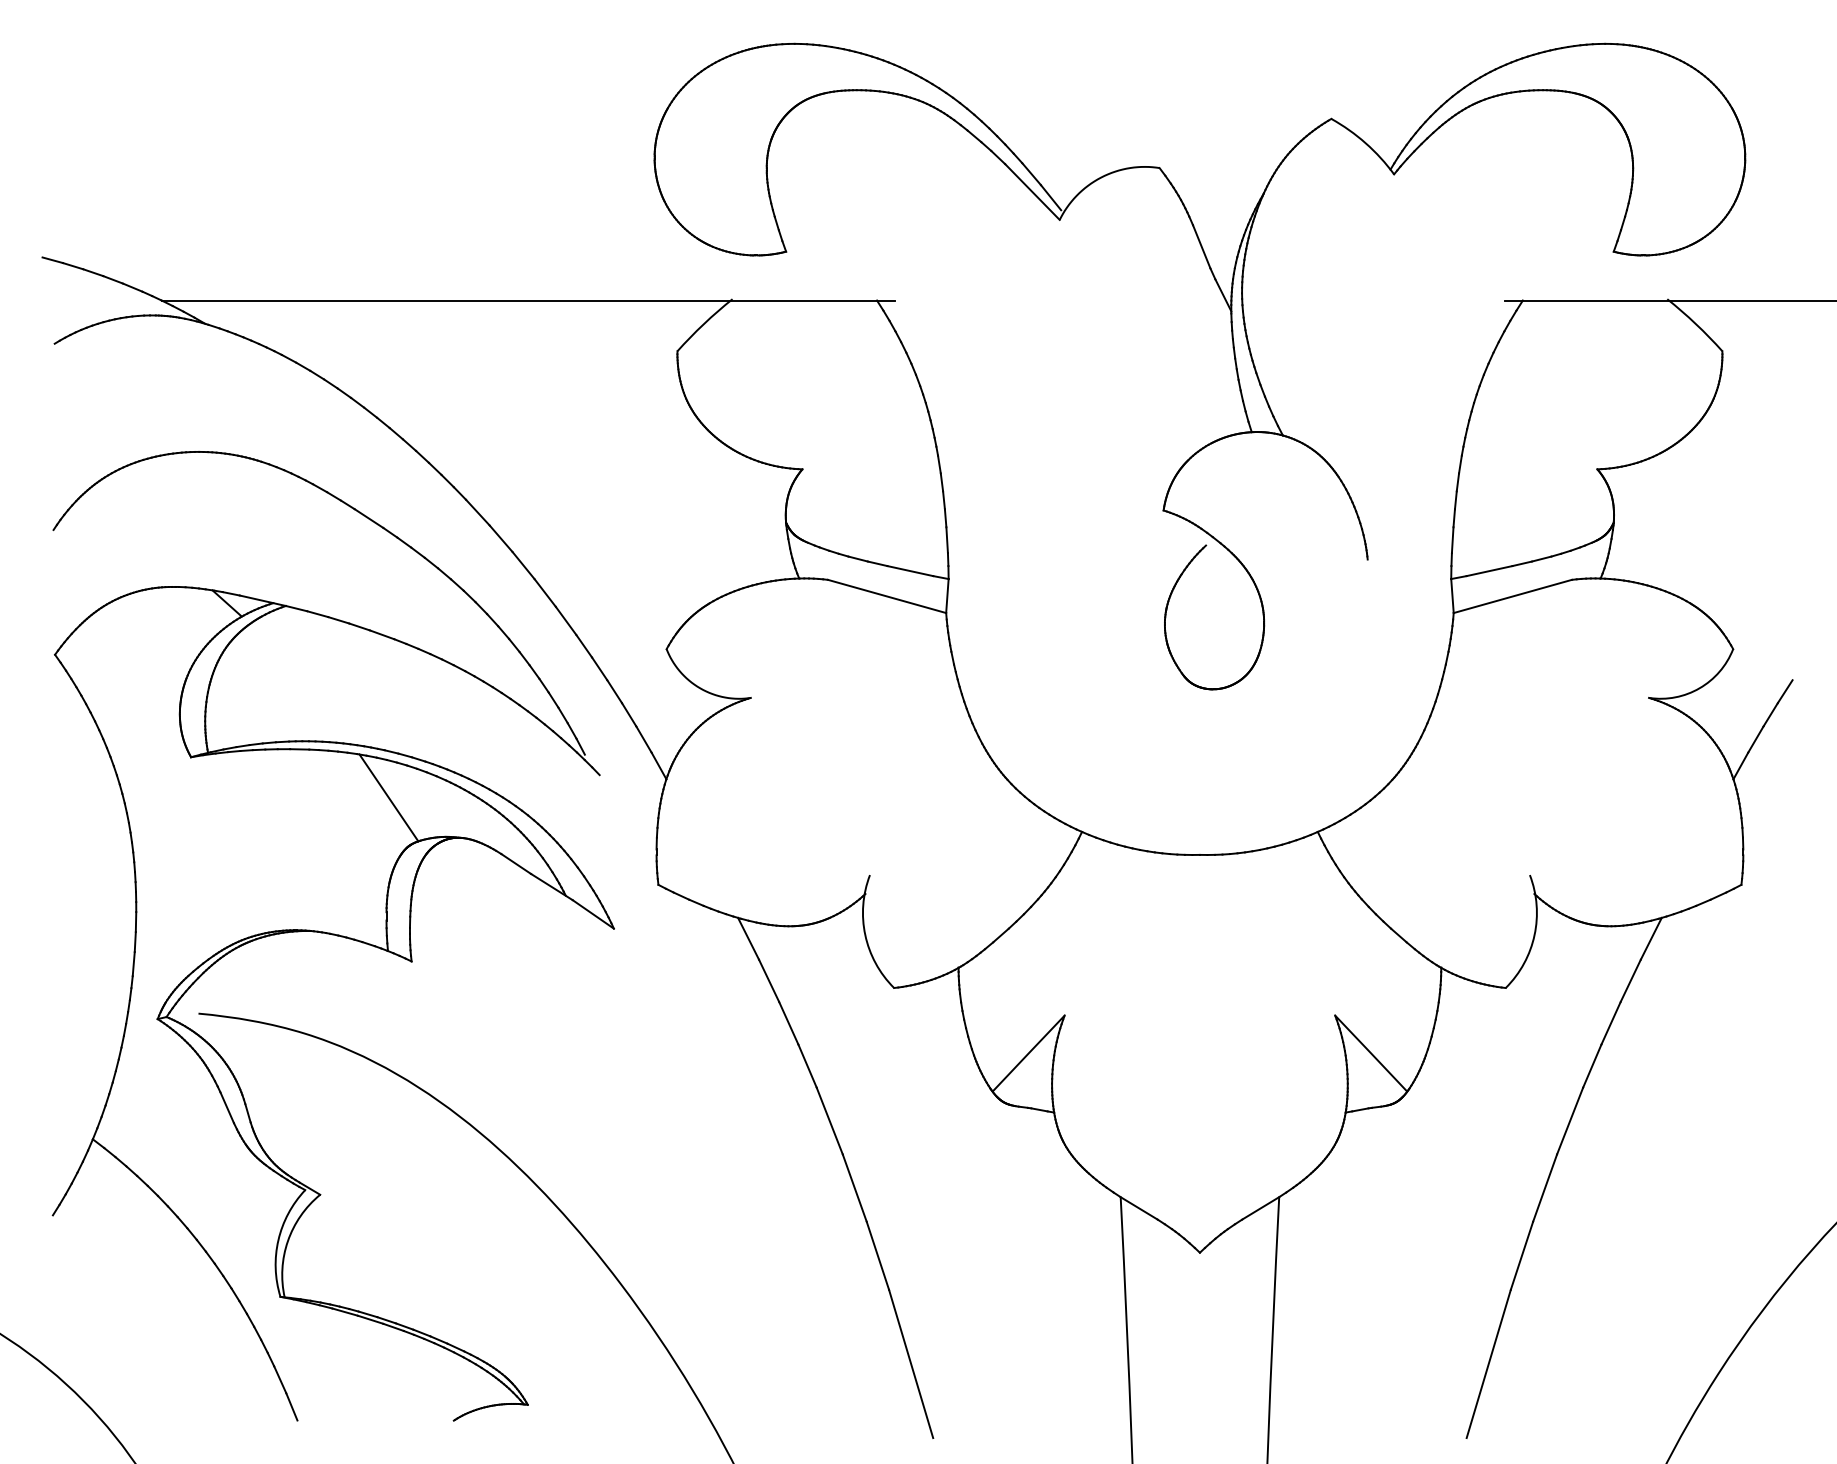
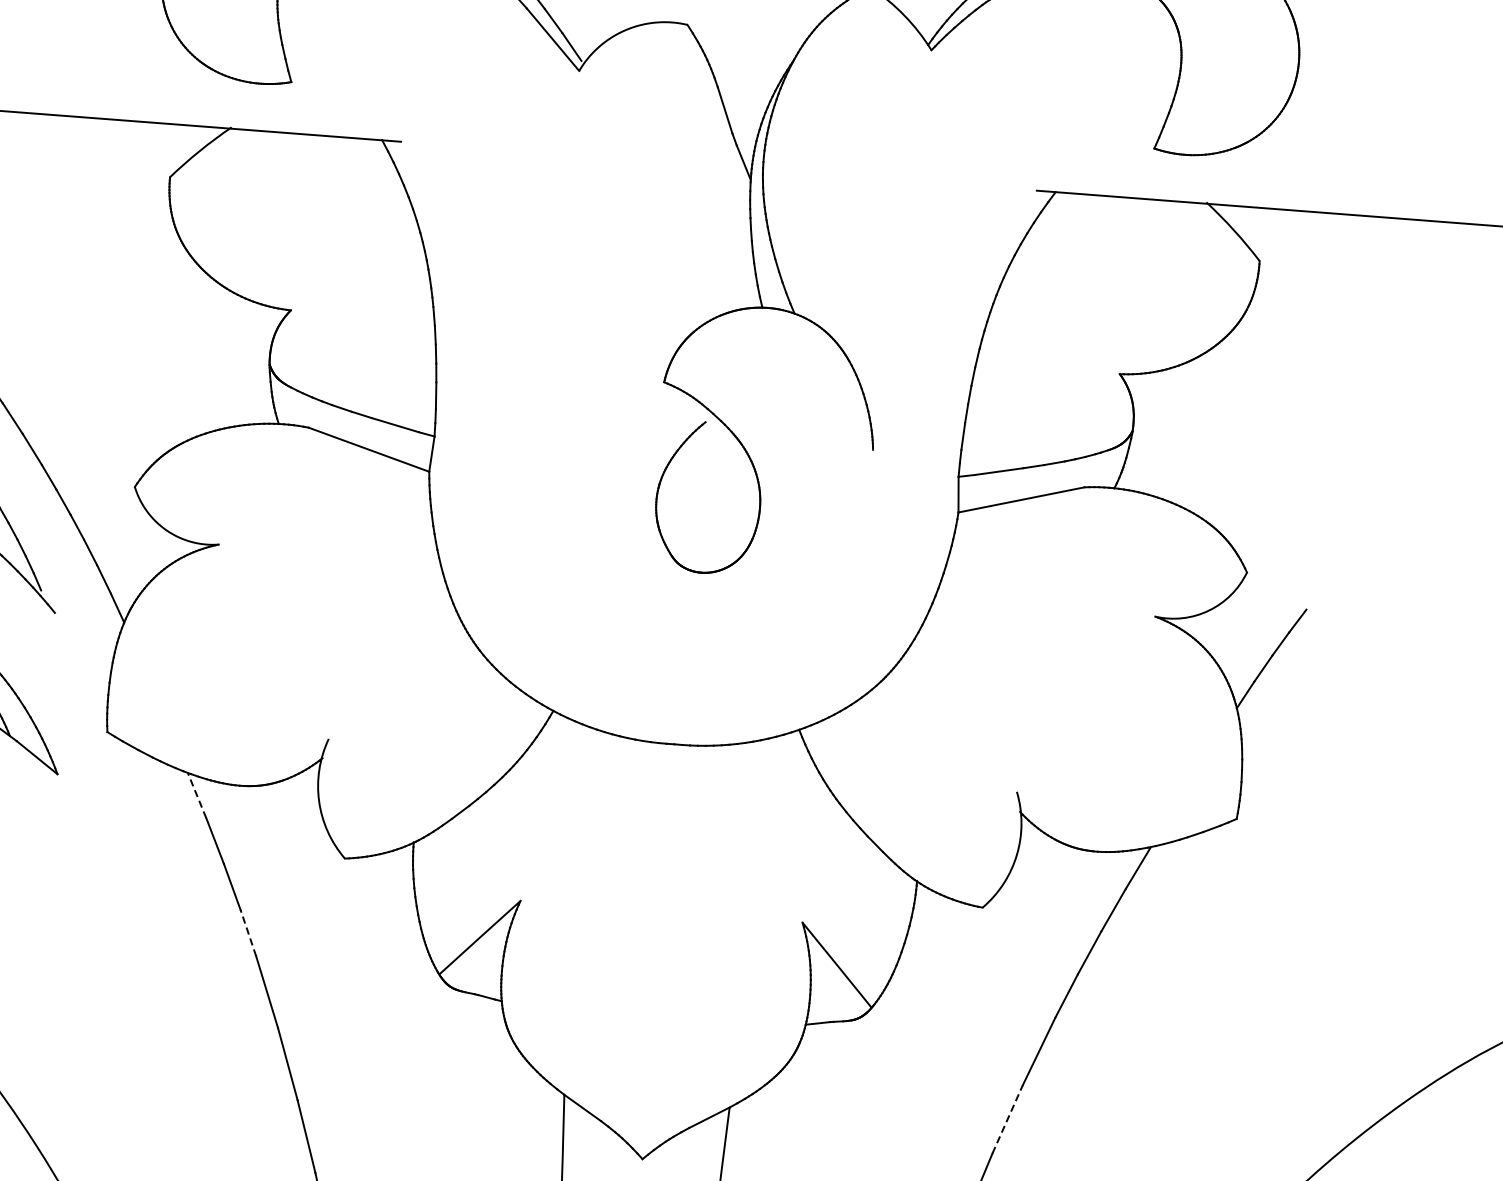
line: (748, 938) -> (197, 795), solid -> dashed
line: (807, 1065) -> (248, 932), solid -> dashed
line: (1545, 1188) -> (1008, 1119), solid -> dashed

